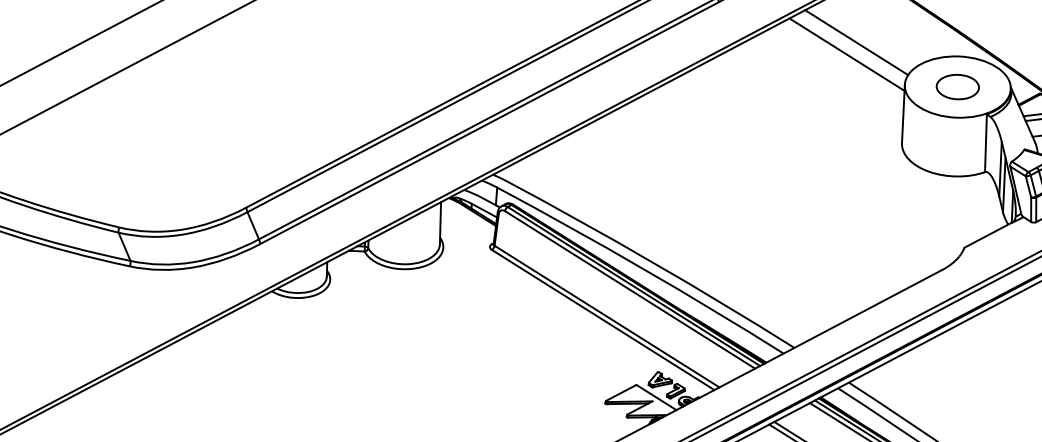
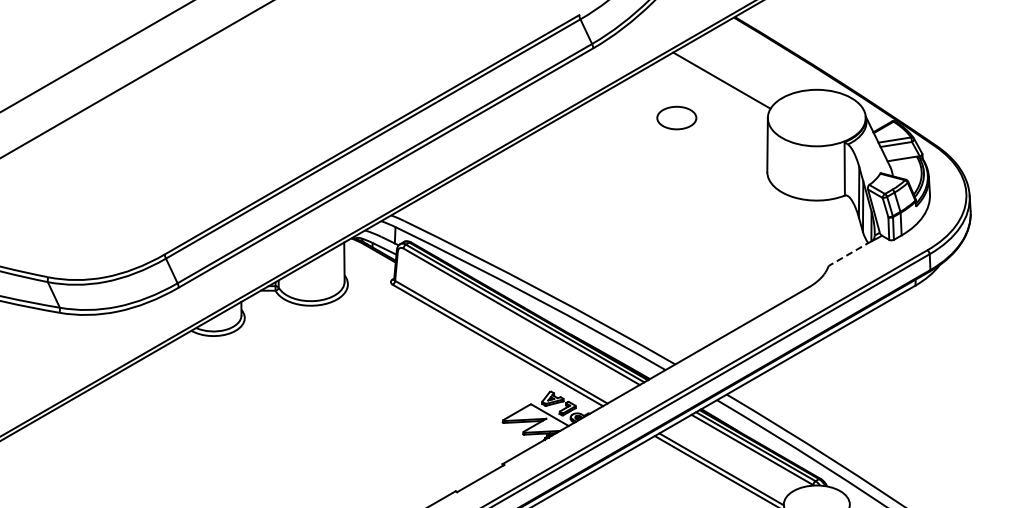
line: (847, 54) -> (713, 91), removed
part: (957, 86) -> (676, 117), moved
line: (988, 235) -> (850, 253), solid -> dashed

